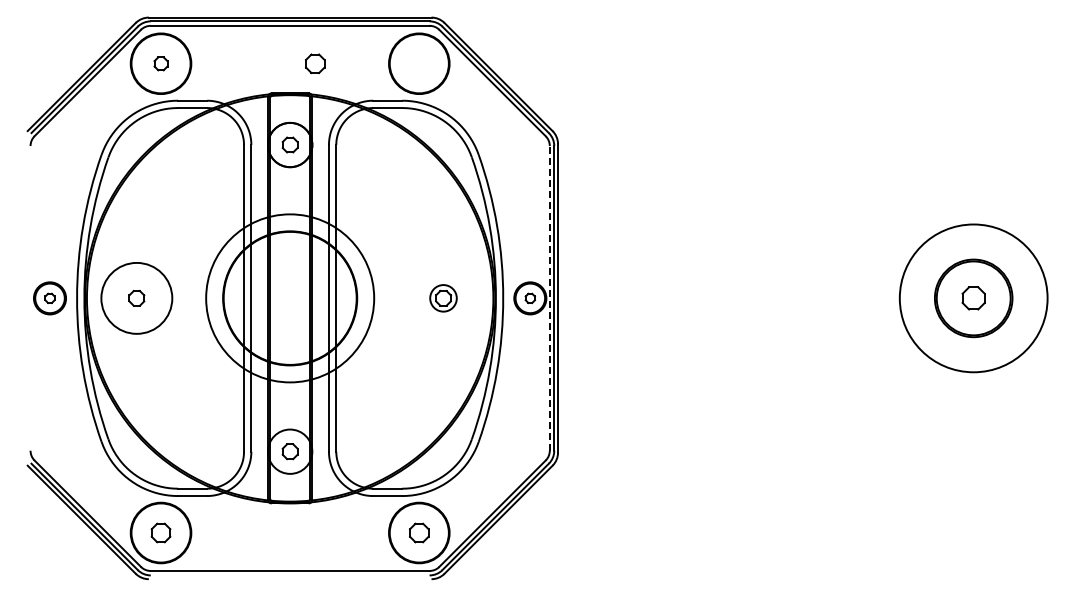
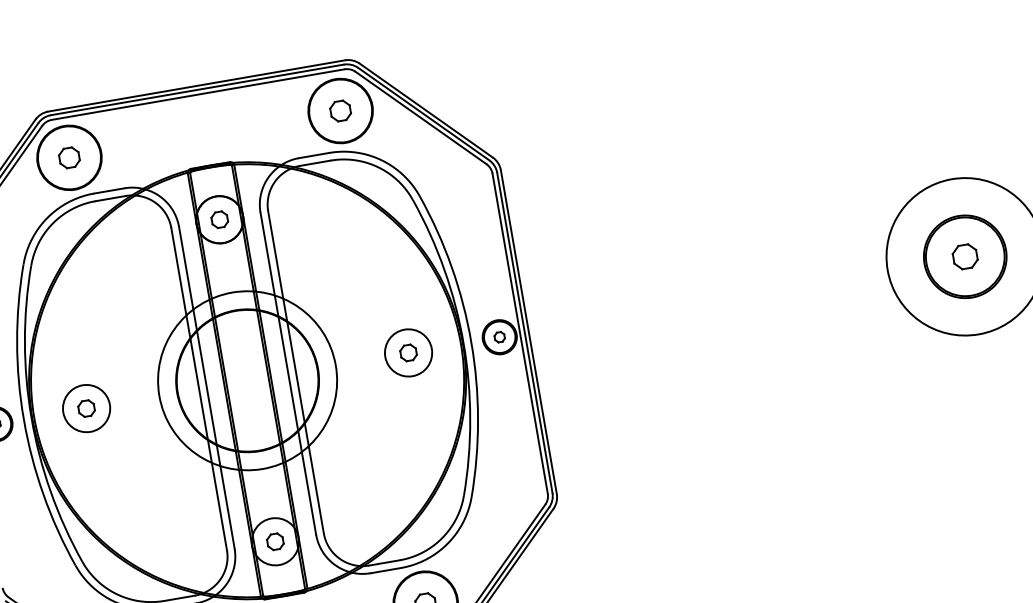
part: (160, 63) -> (68, 157), size x1.43
part: (315, 63) -> (340, 110), moved
line: (549, 297) -> (519, 332), dashed -> solid
circle: (136, 298) -> (86, 408), size x0.62
circle: (443, 298) -> (408, 353), size x1.67

